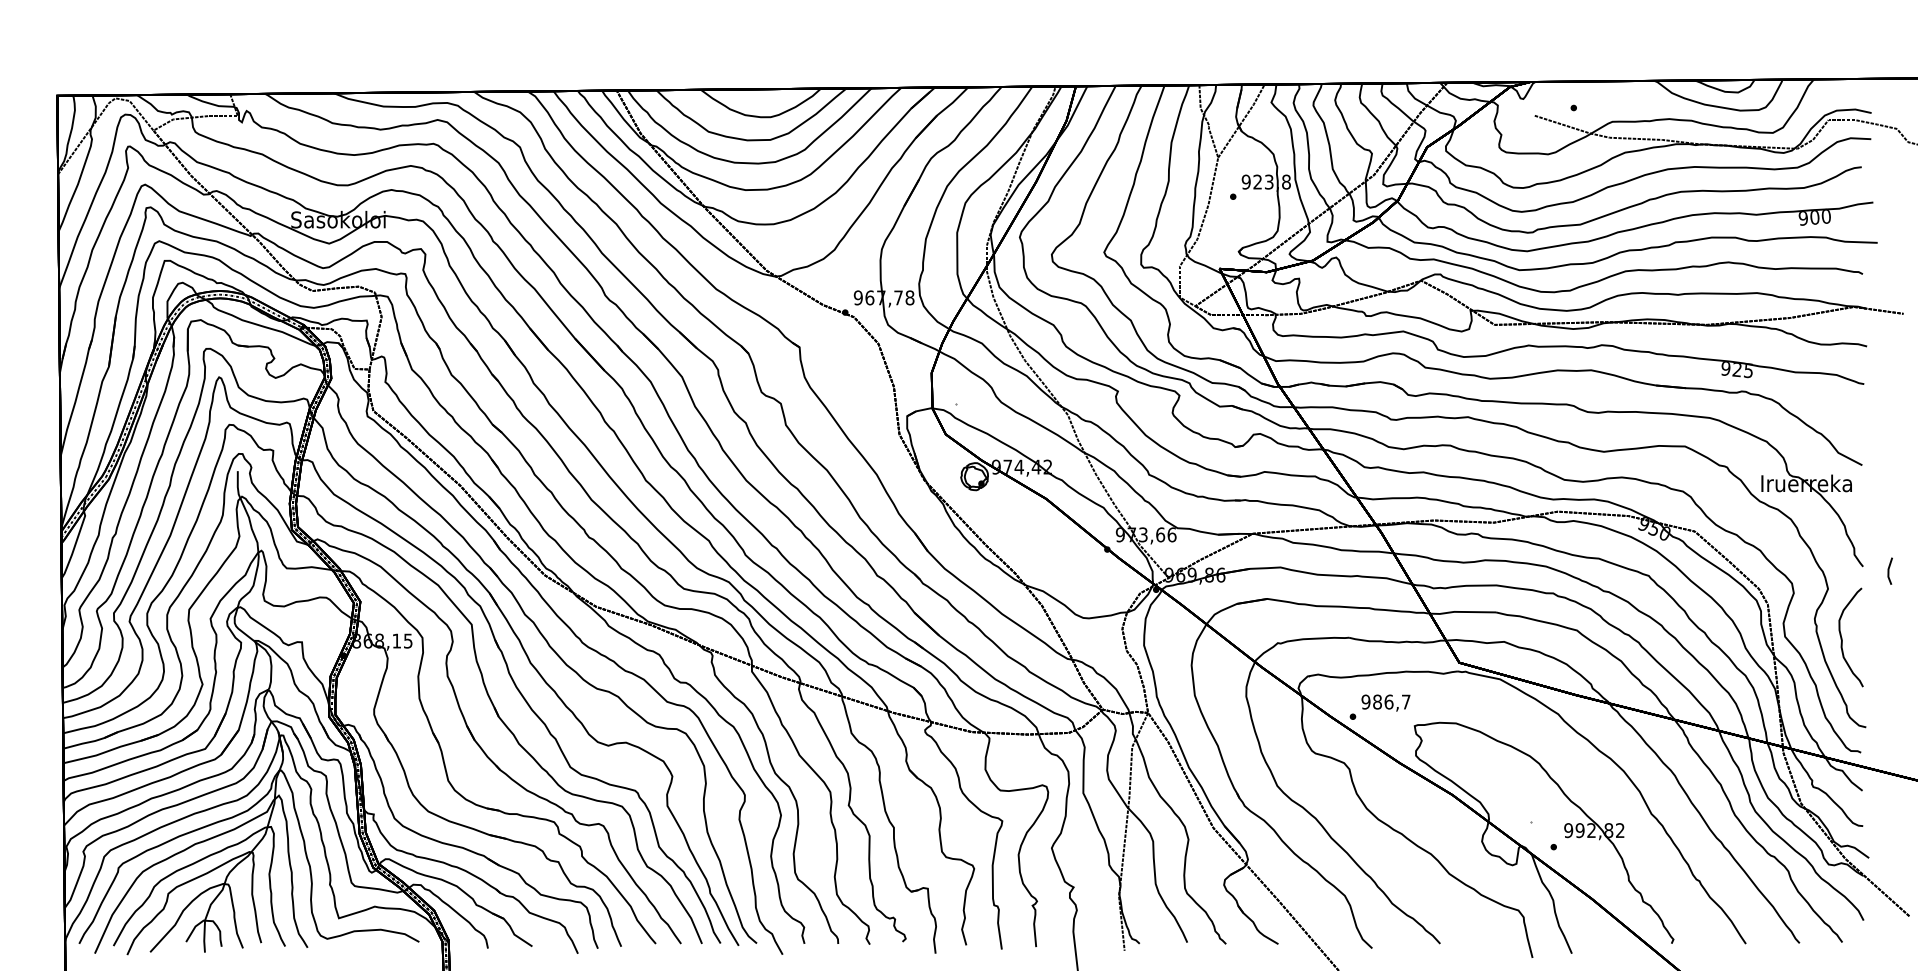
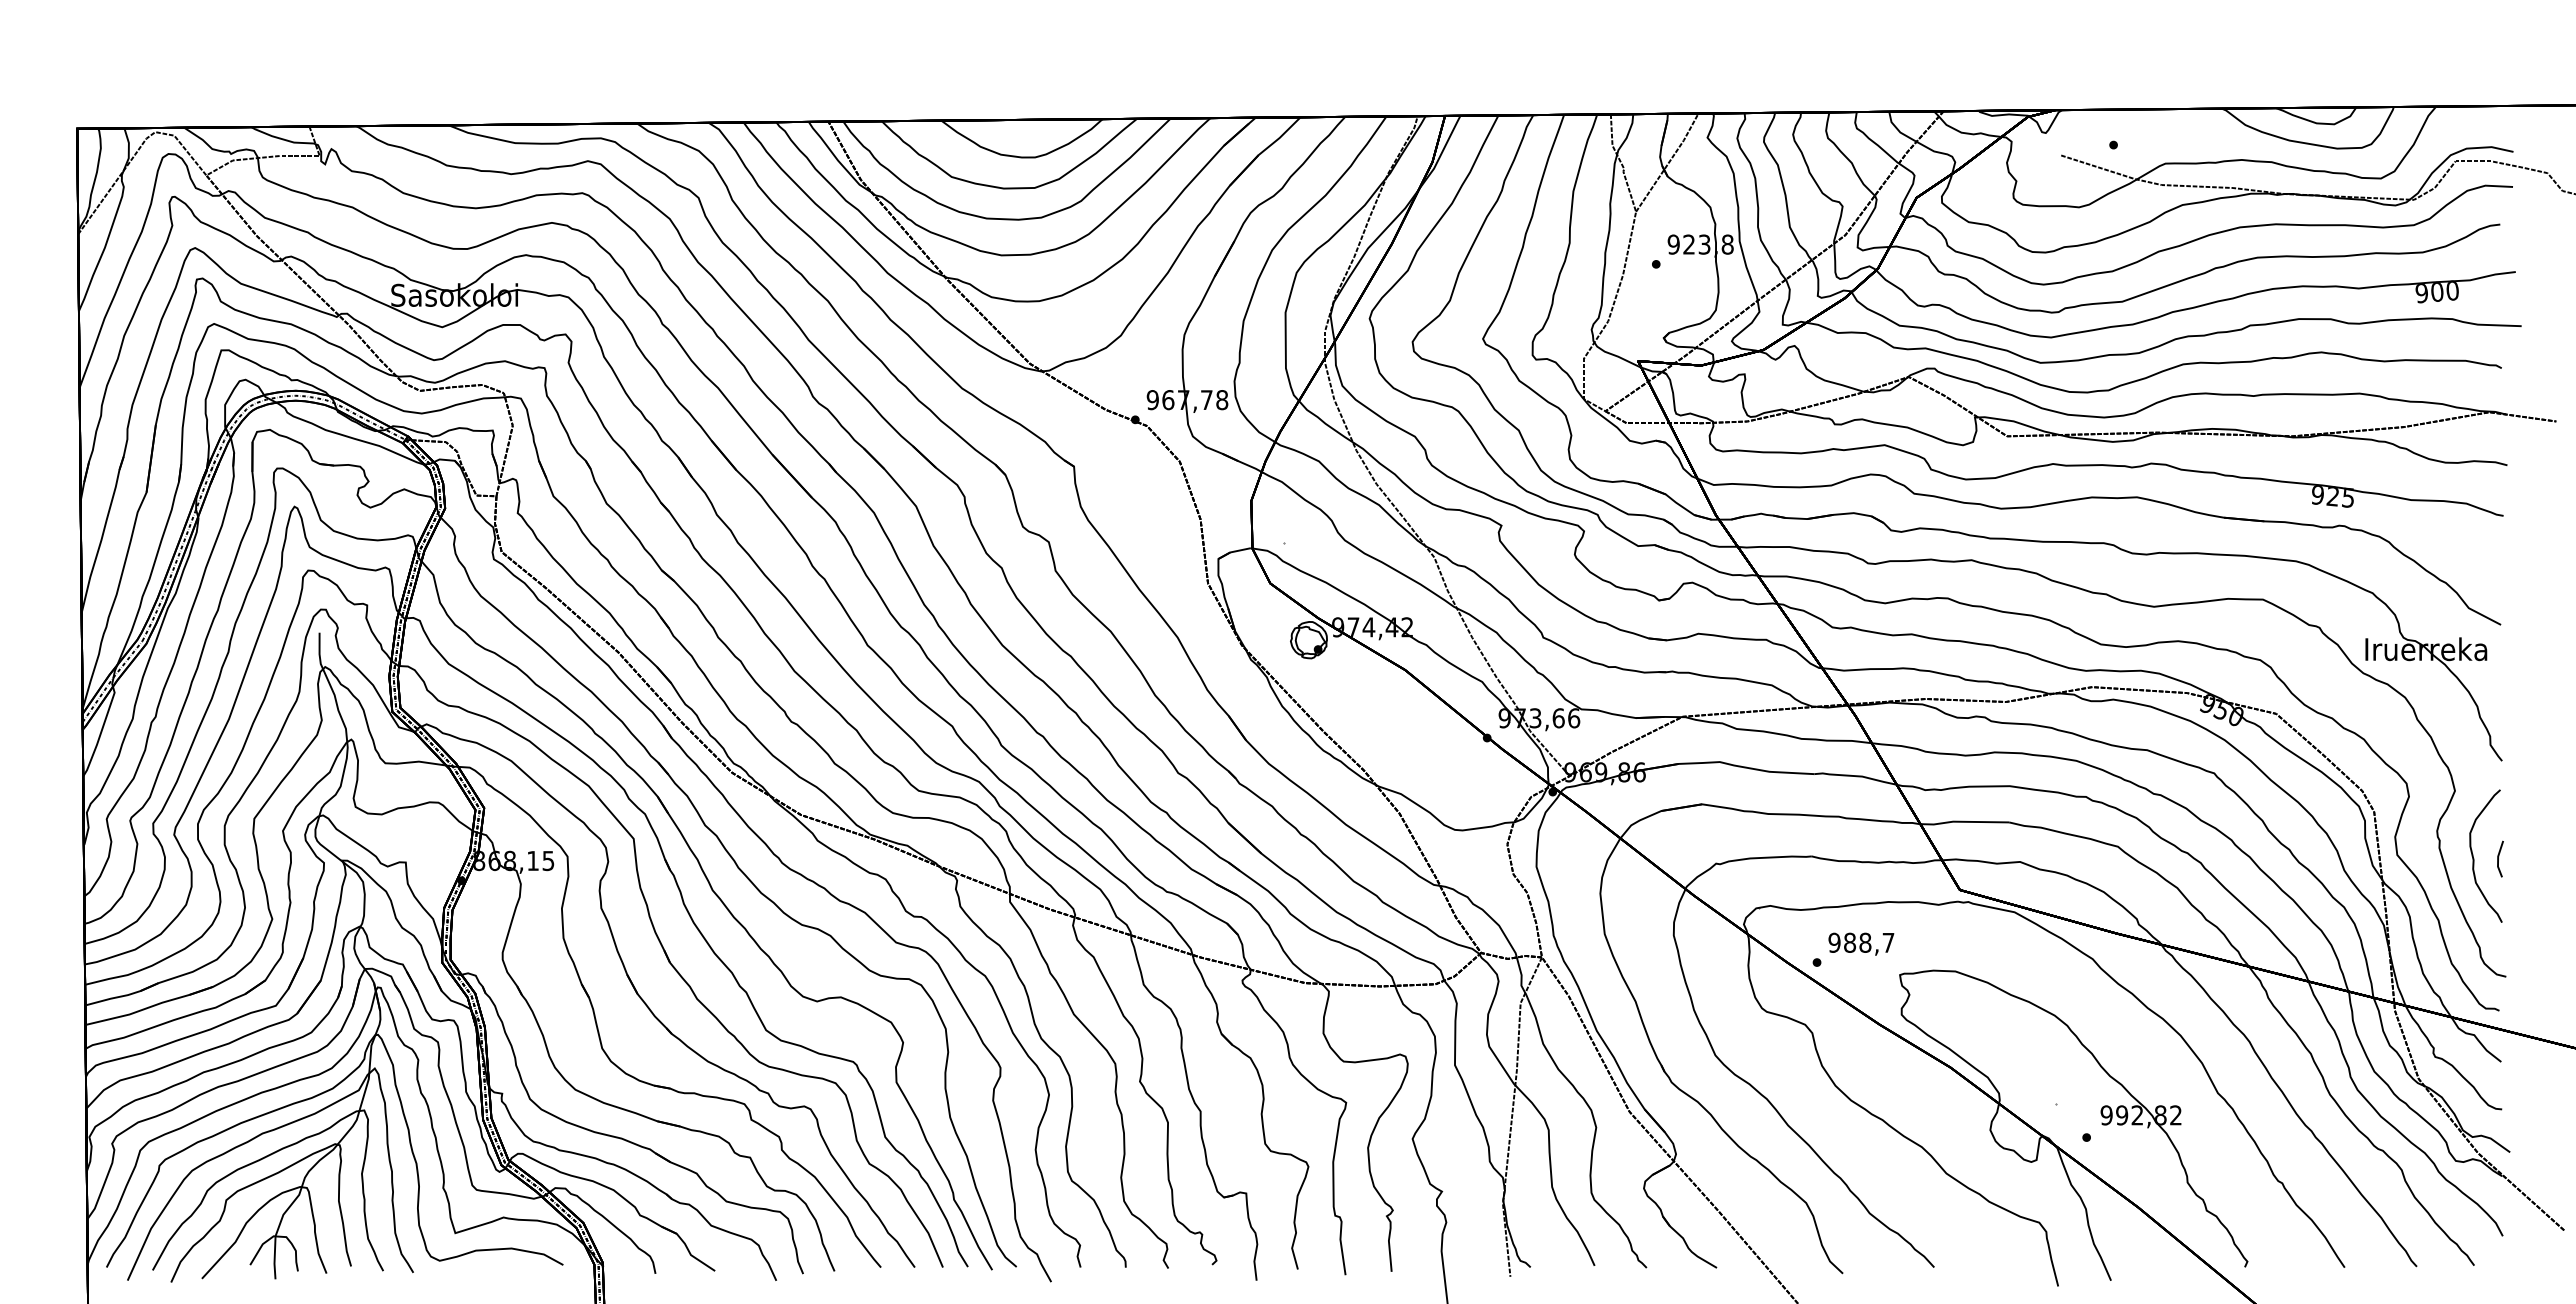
line: (1888, 570) -> (2498, 858), moved
text: (1389, 701) -> (1865, 942), 986,7 -> 988,7

